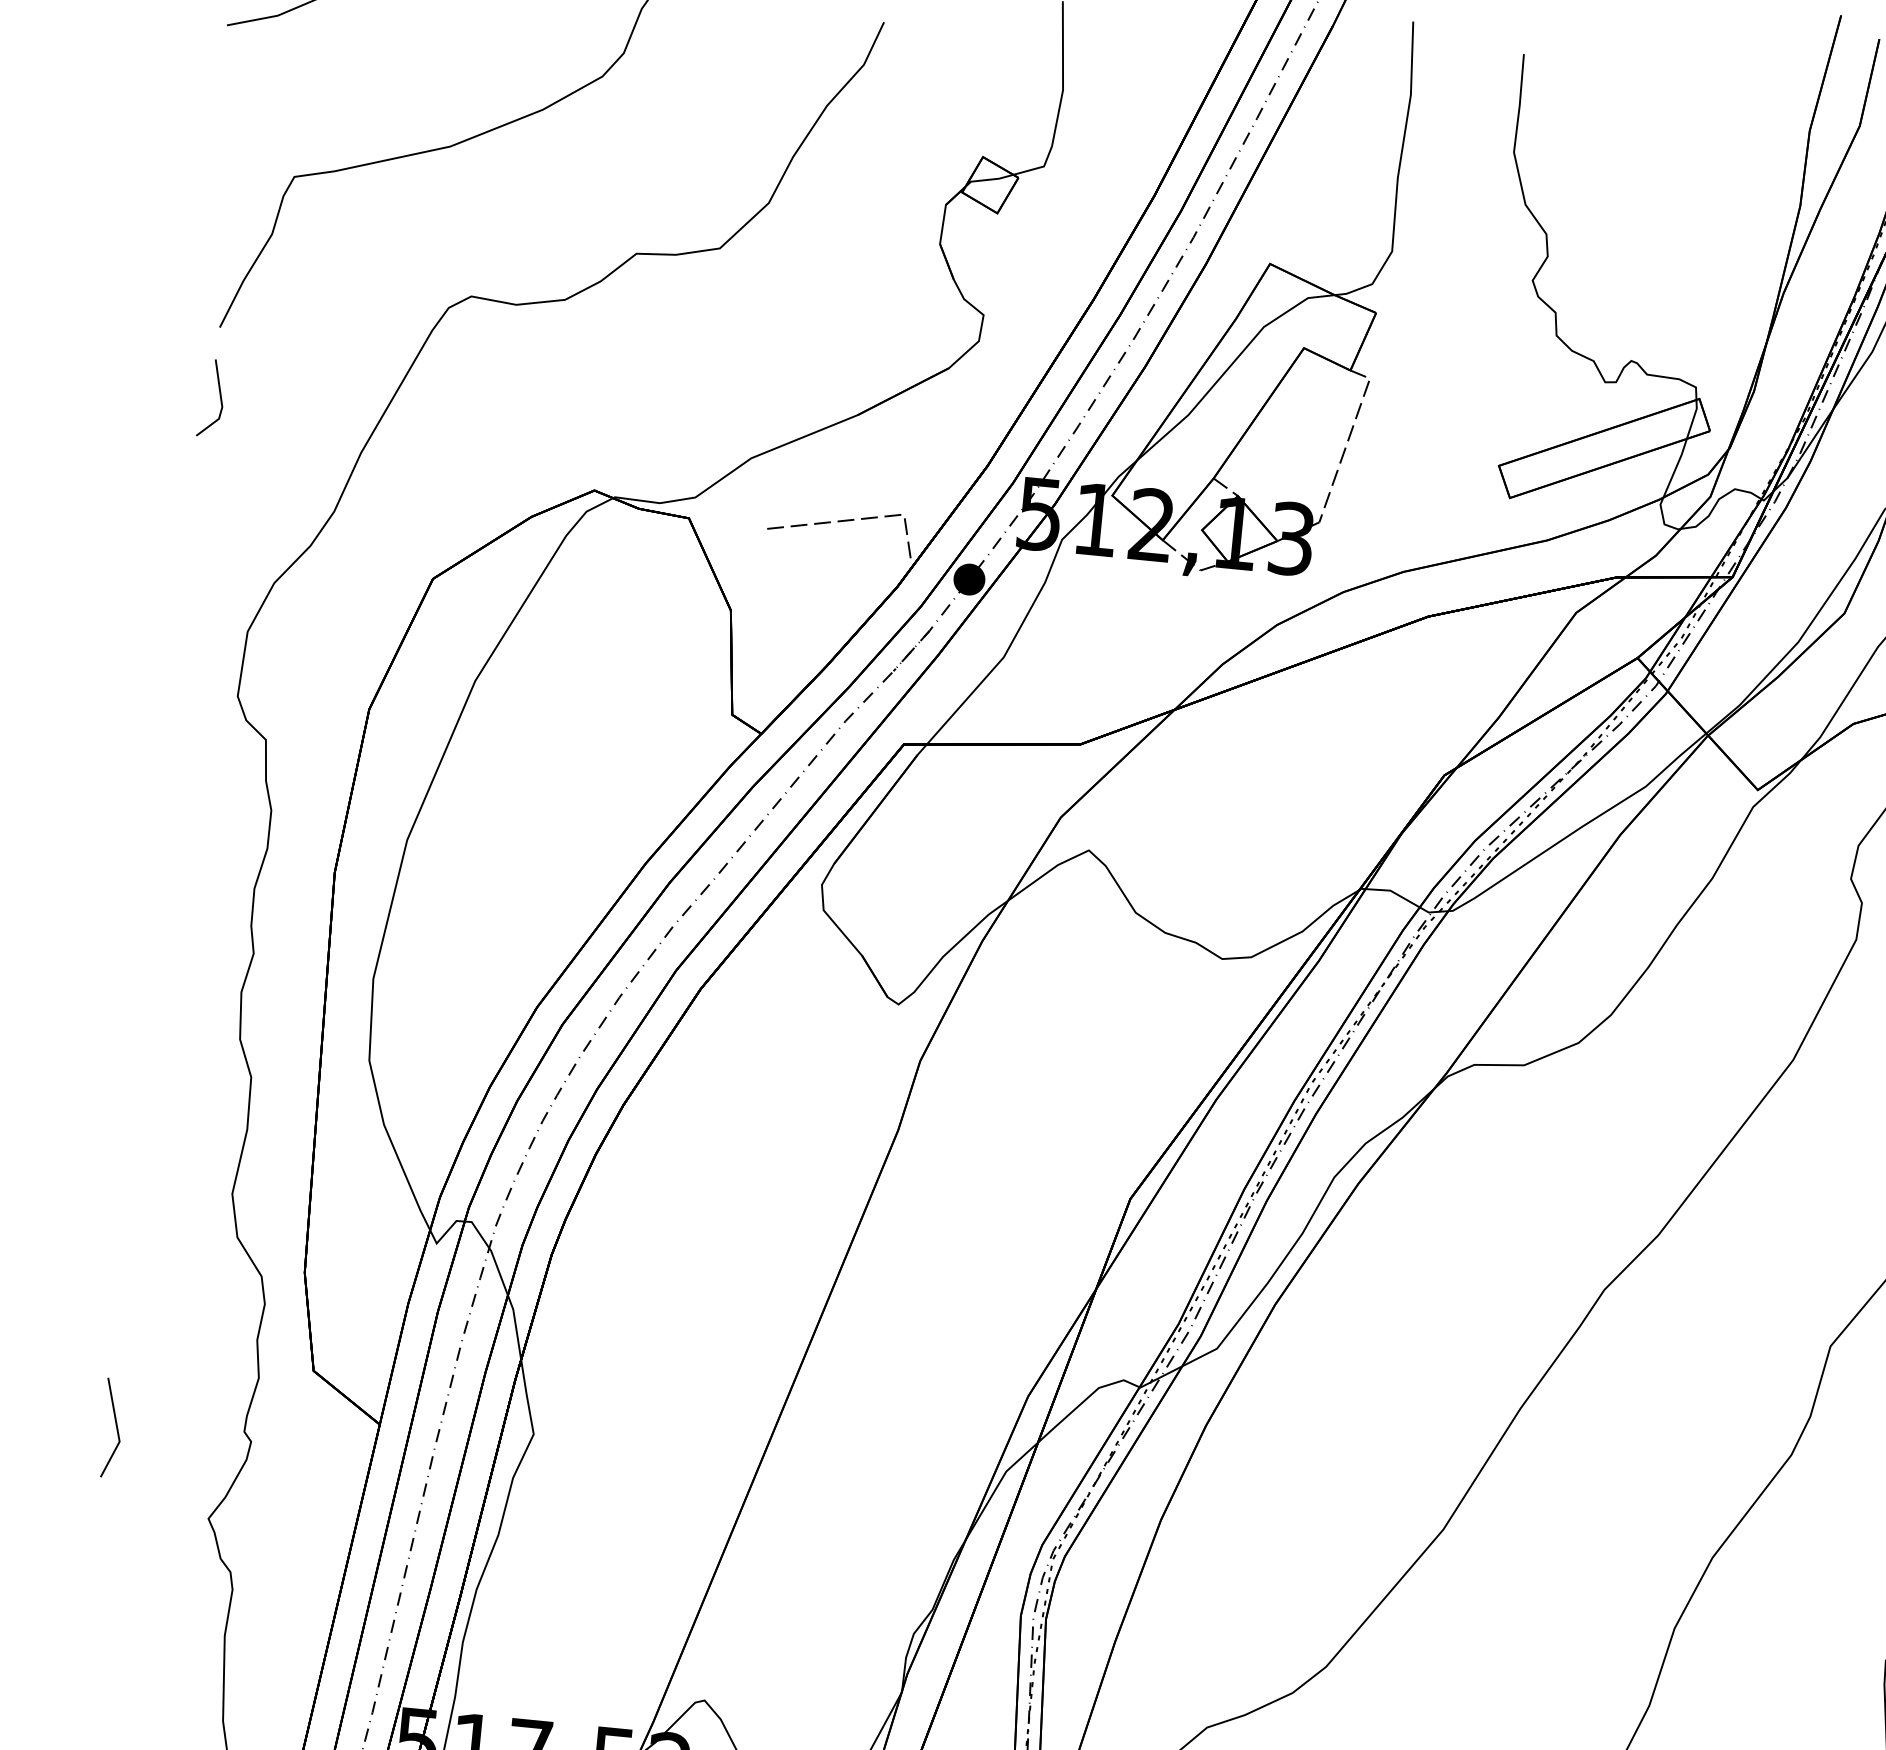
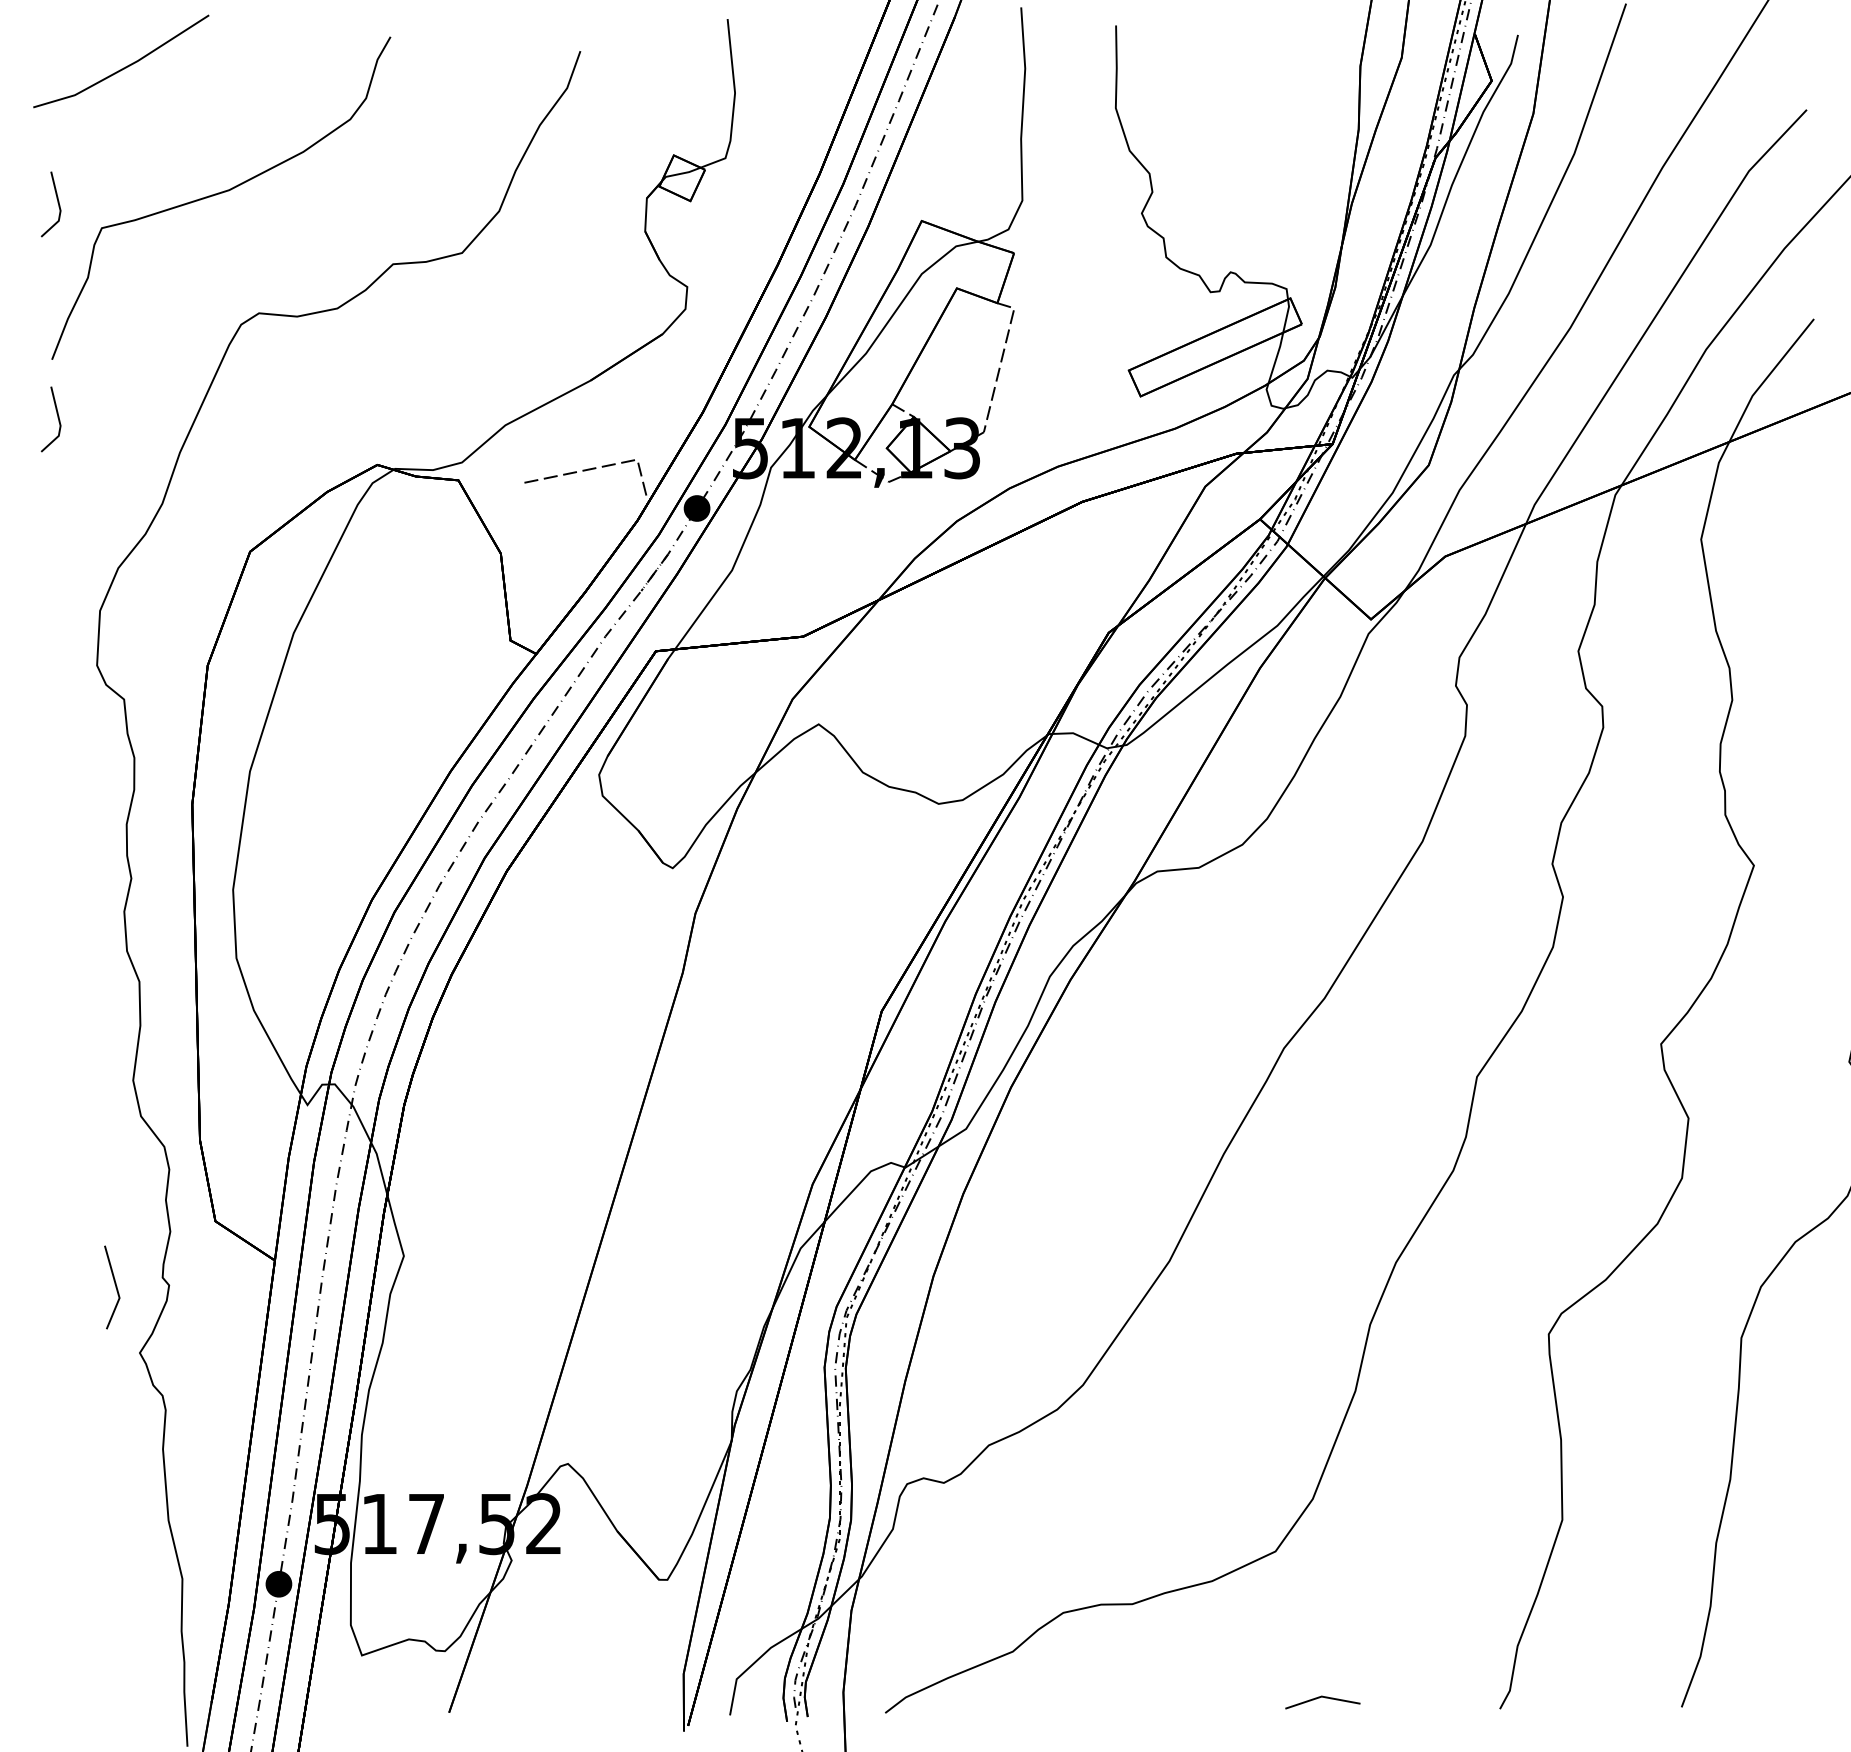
line: (244, 142) -> (57, 203), added
line: (116, 1428) -> (115, 1287), moved

